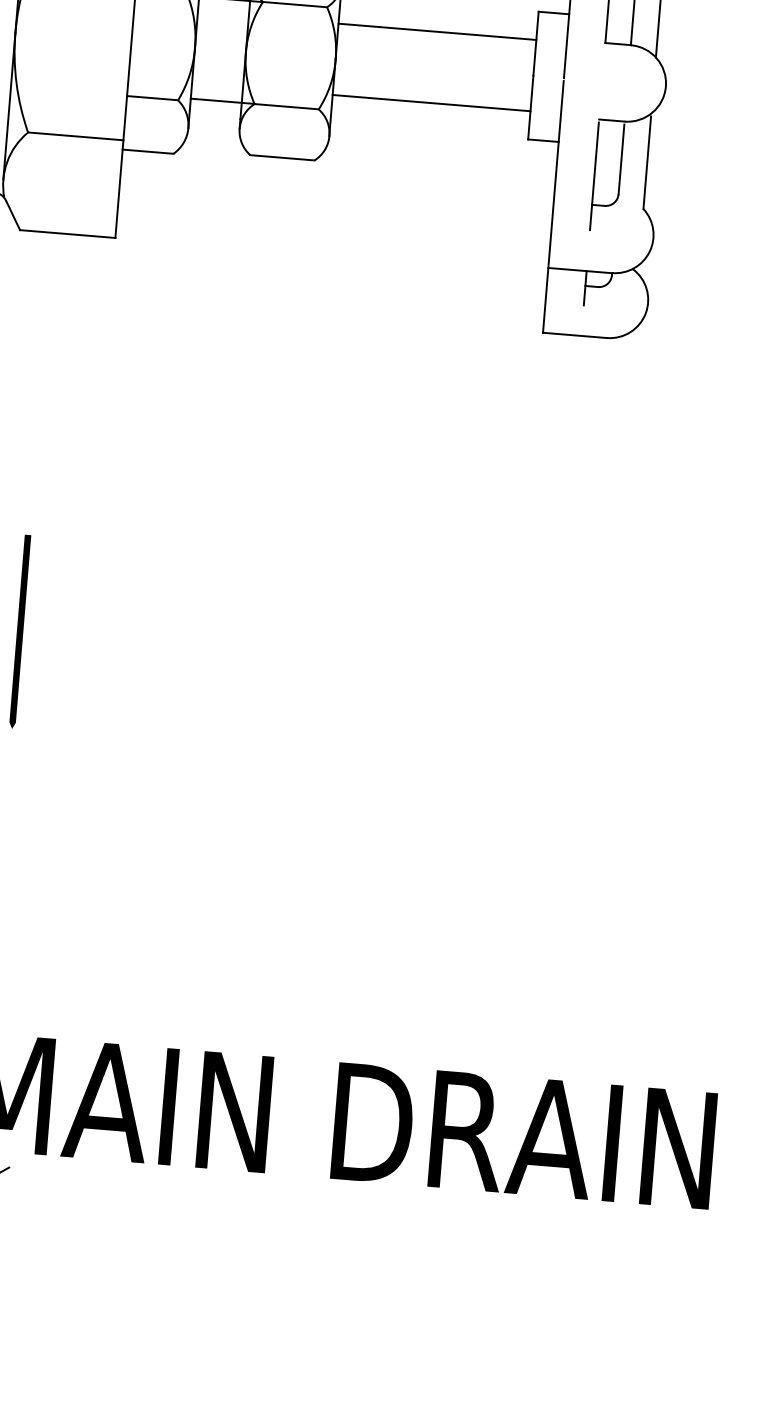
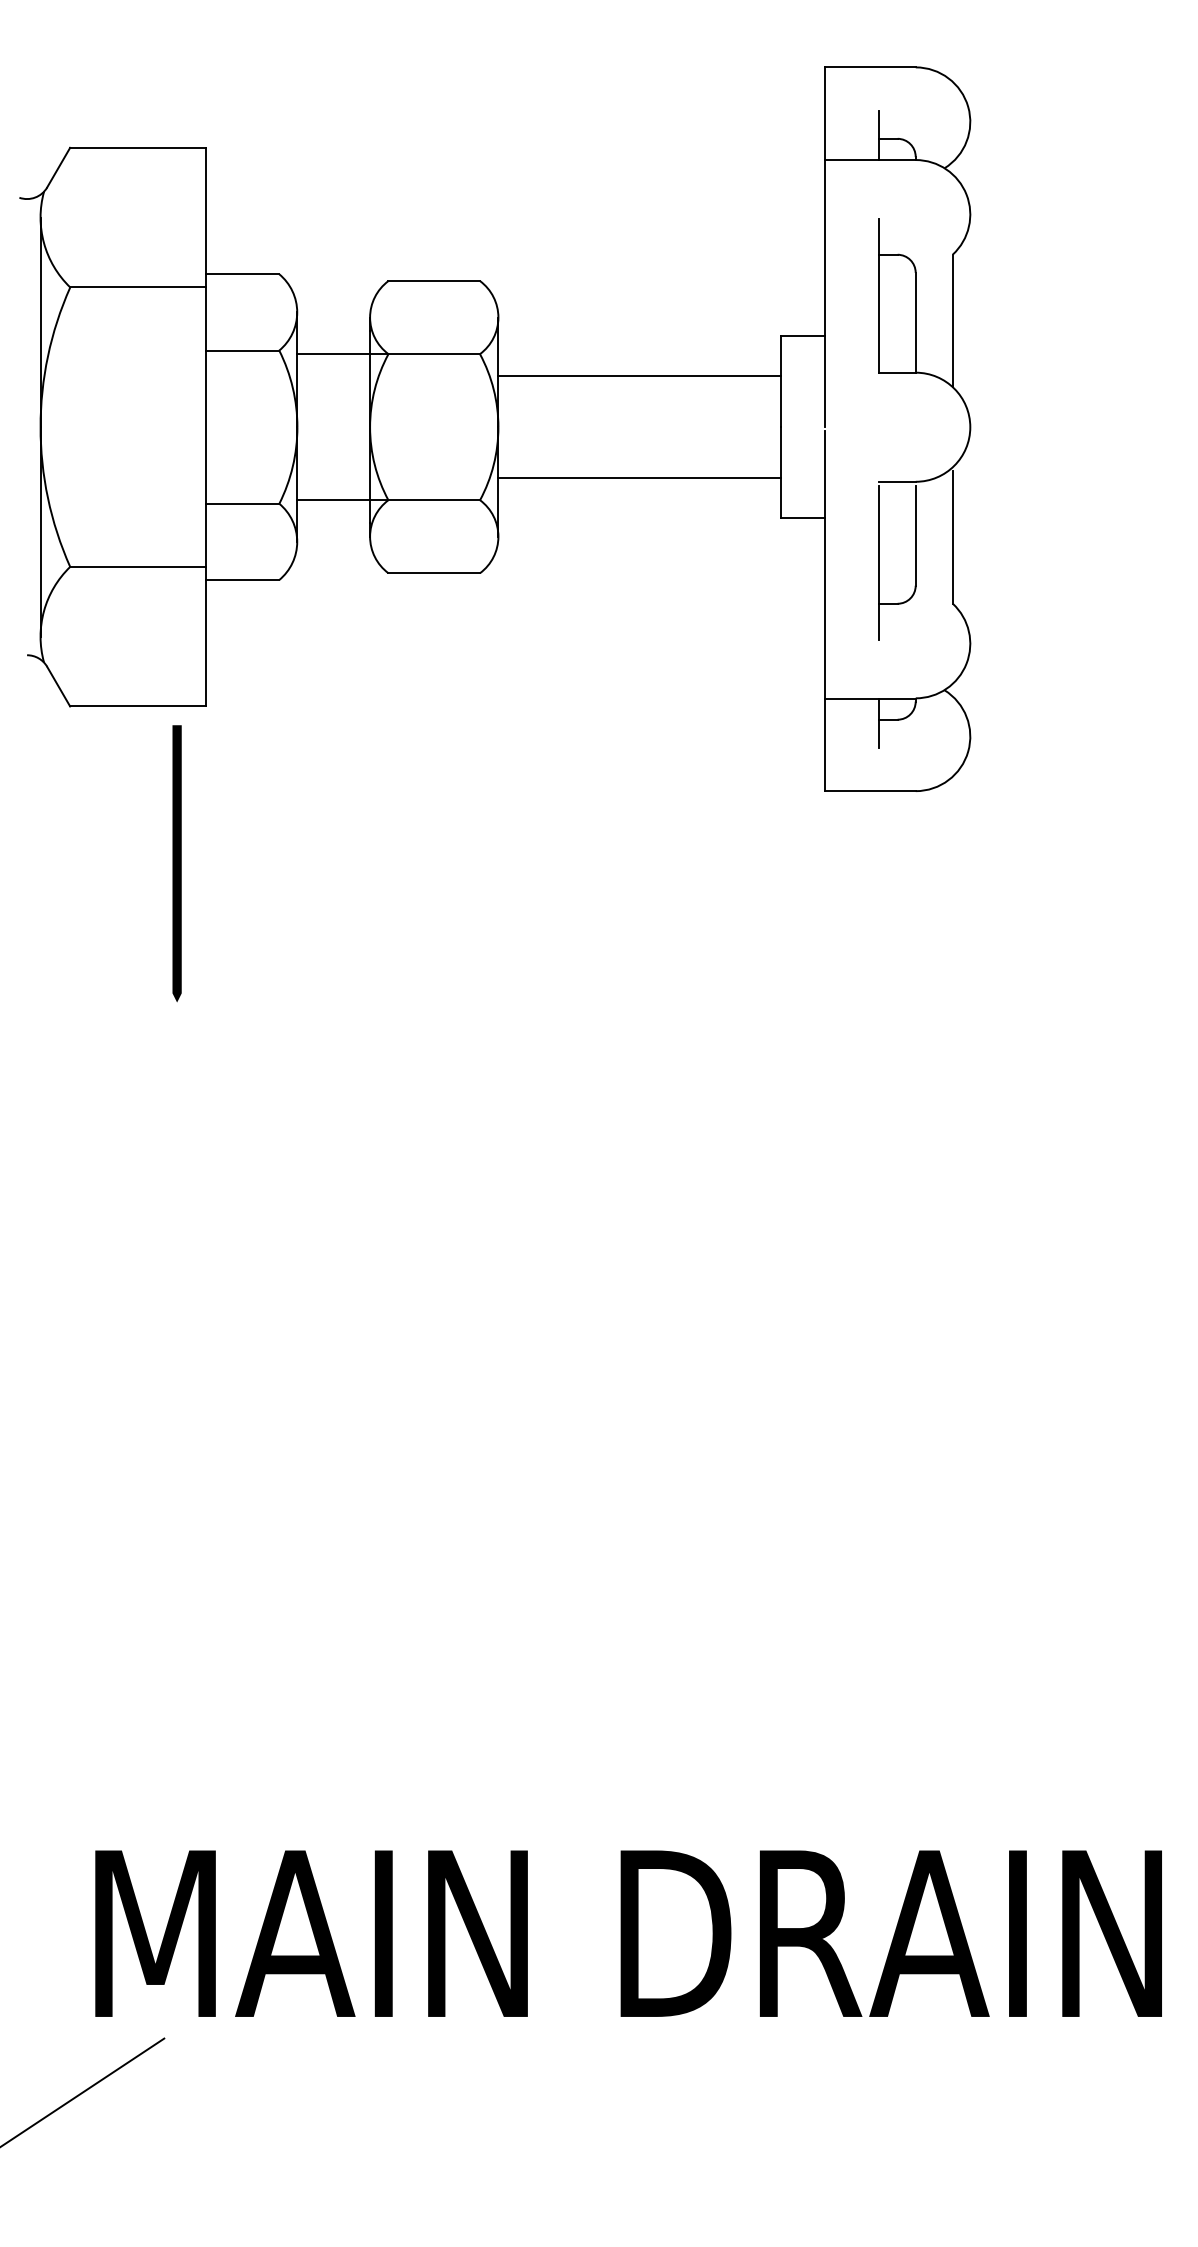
line: (19, 631) -> (176, 863), moved

